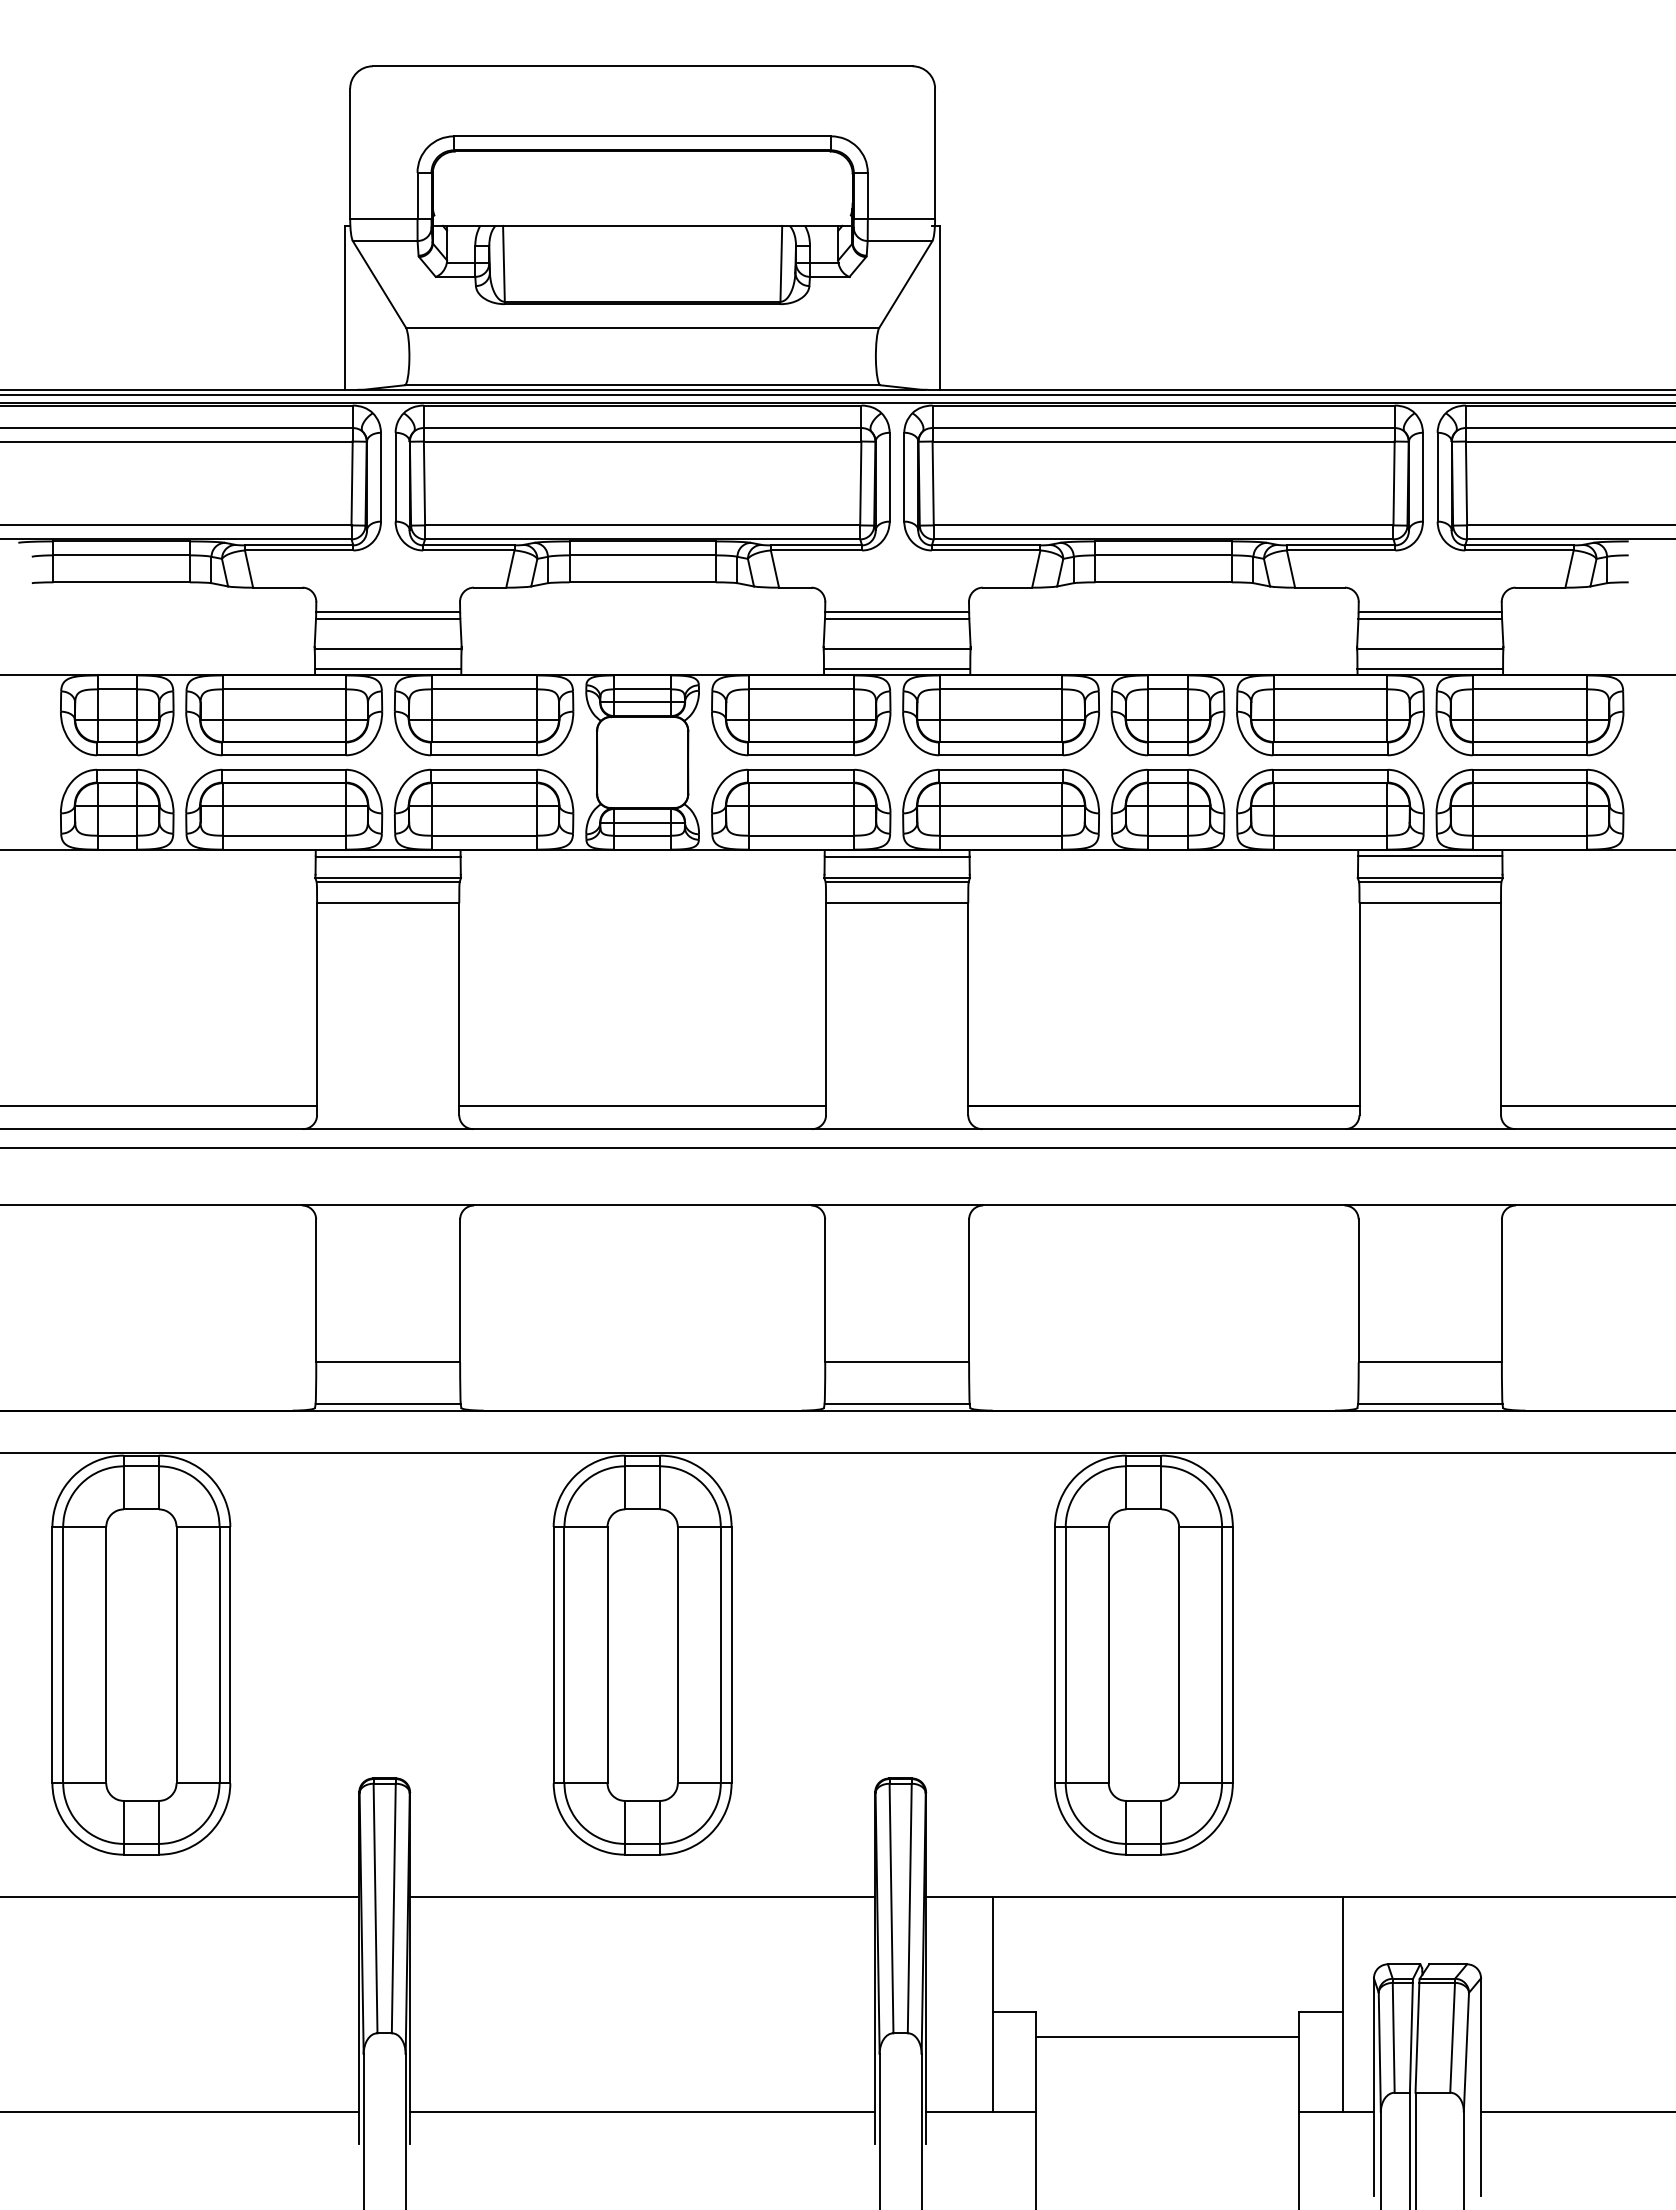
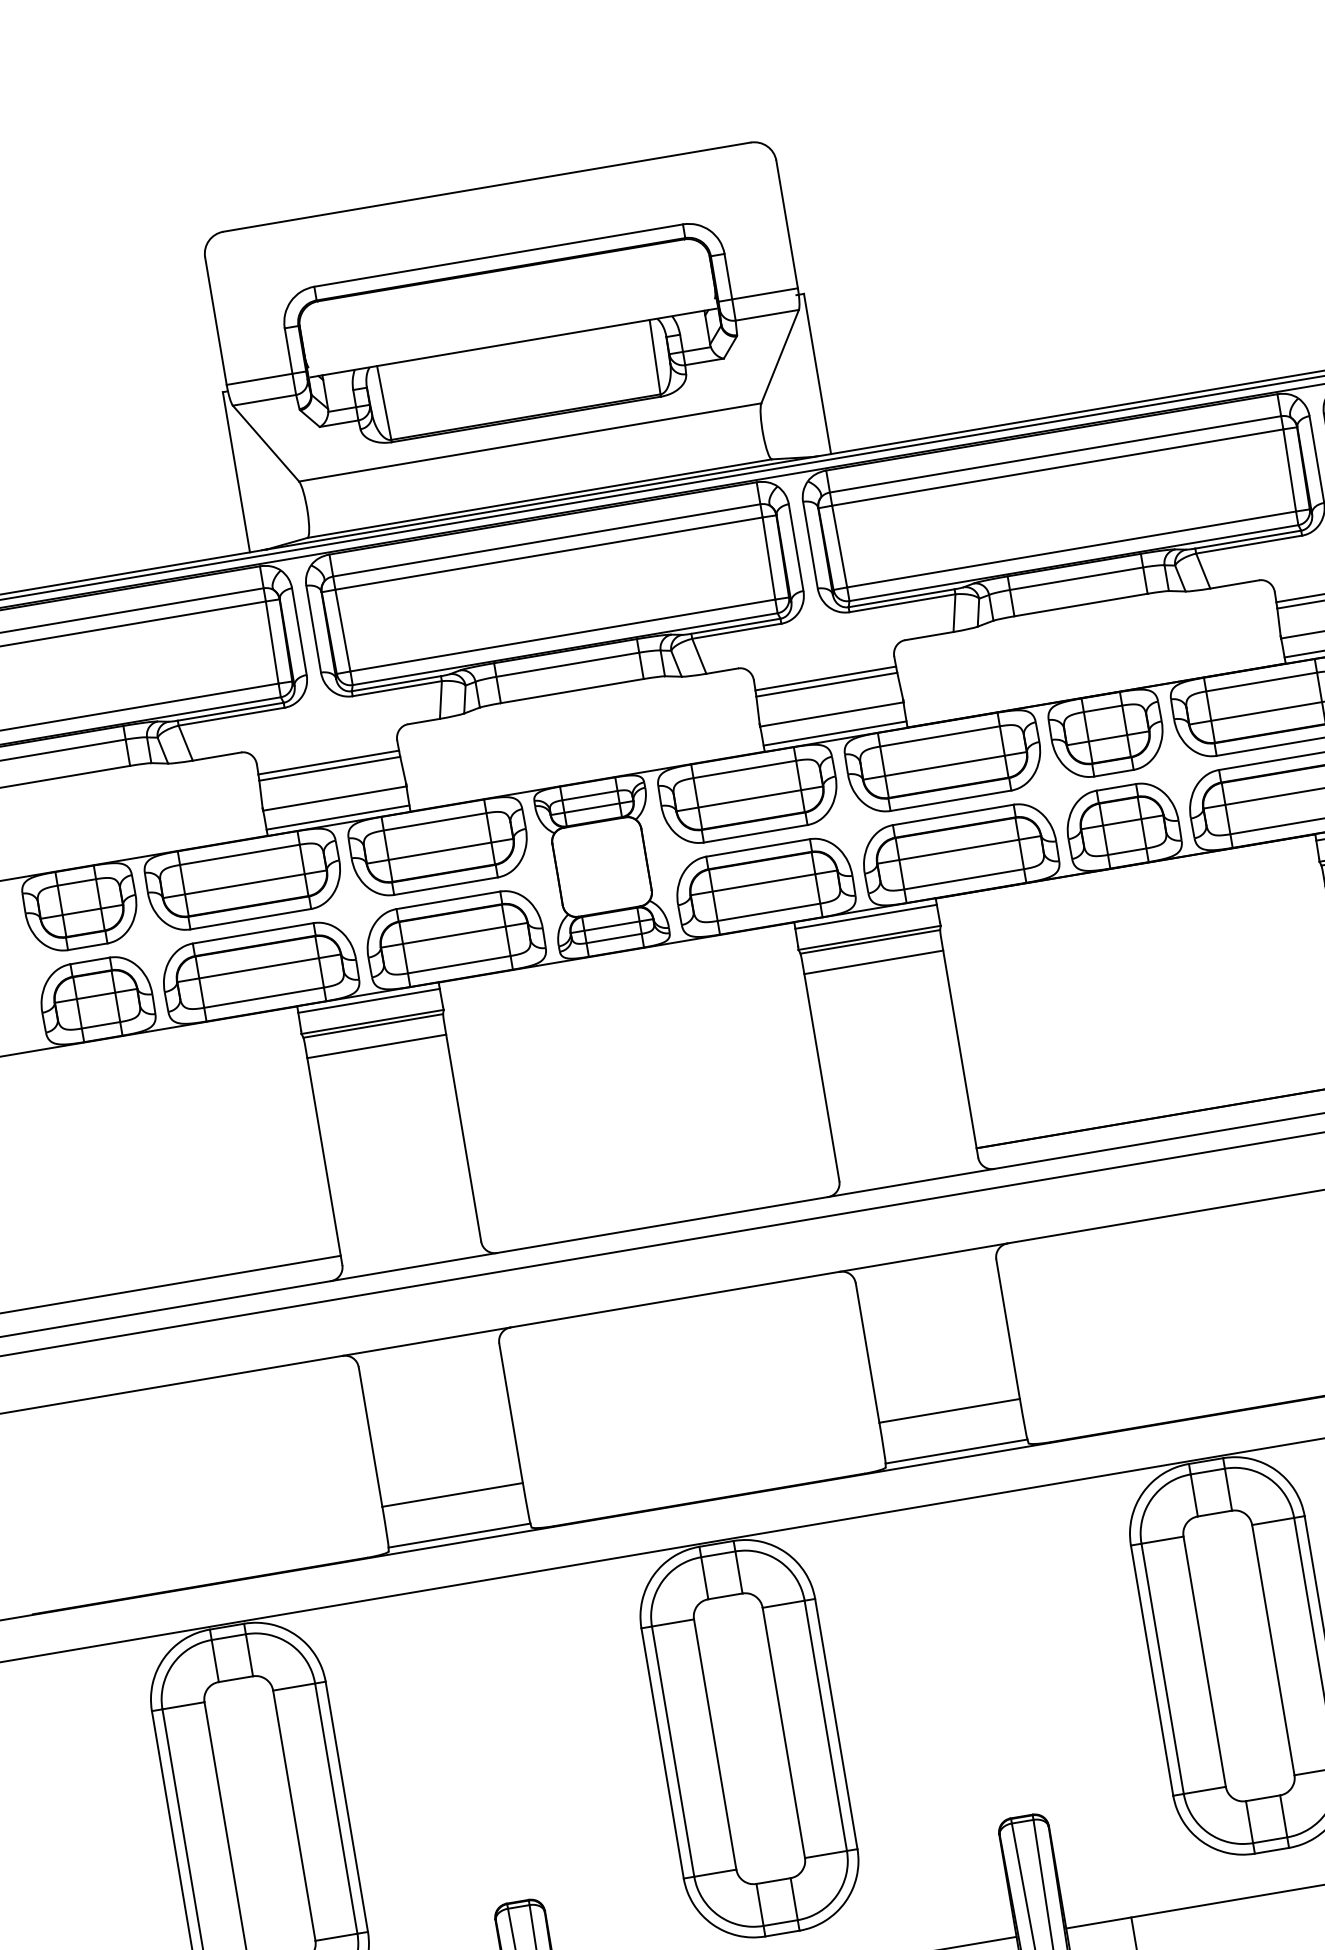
line: (642, 1105) -> (658, 1202), removed

